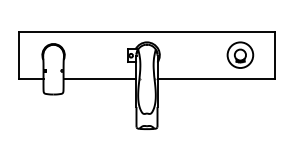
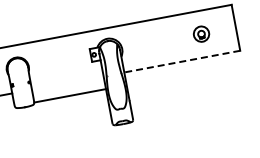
part: (240, 54) -> (201, 33), size x0.6
line: (99, 78) -> (69, 95), moved
line: (216, 78) -> (182, 61), solid -> dashed

